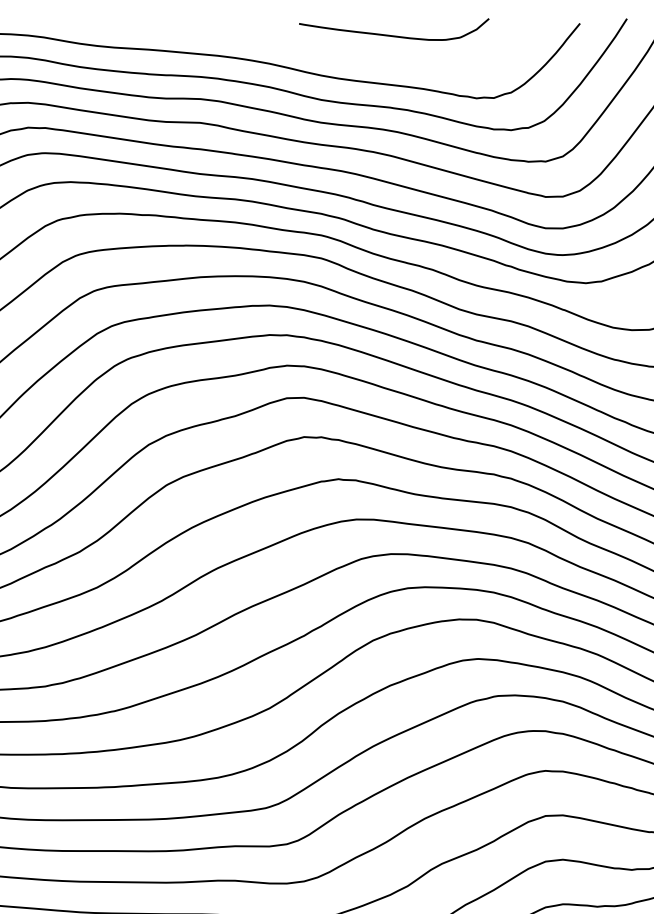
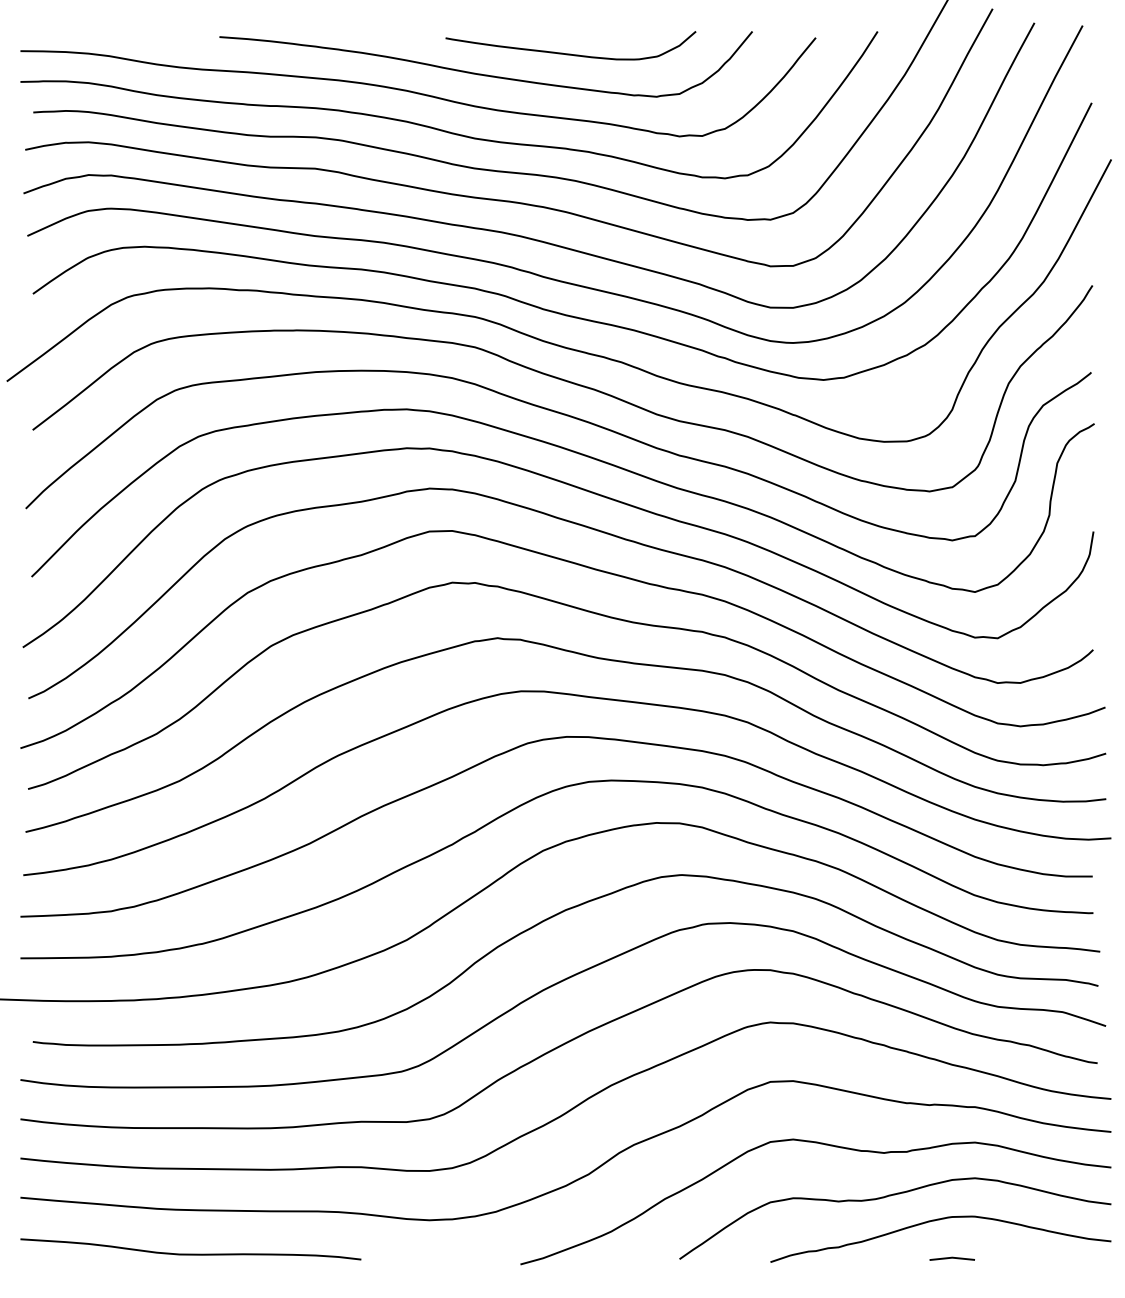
curve: (326, 50) -> (481, 73), added

